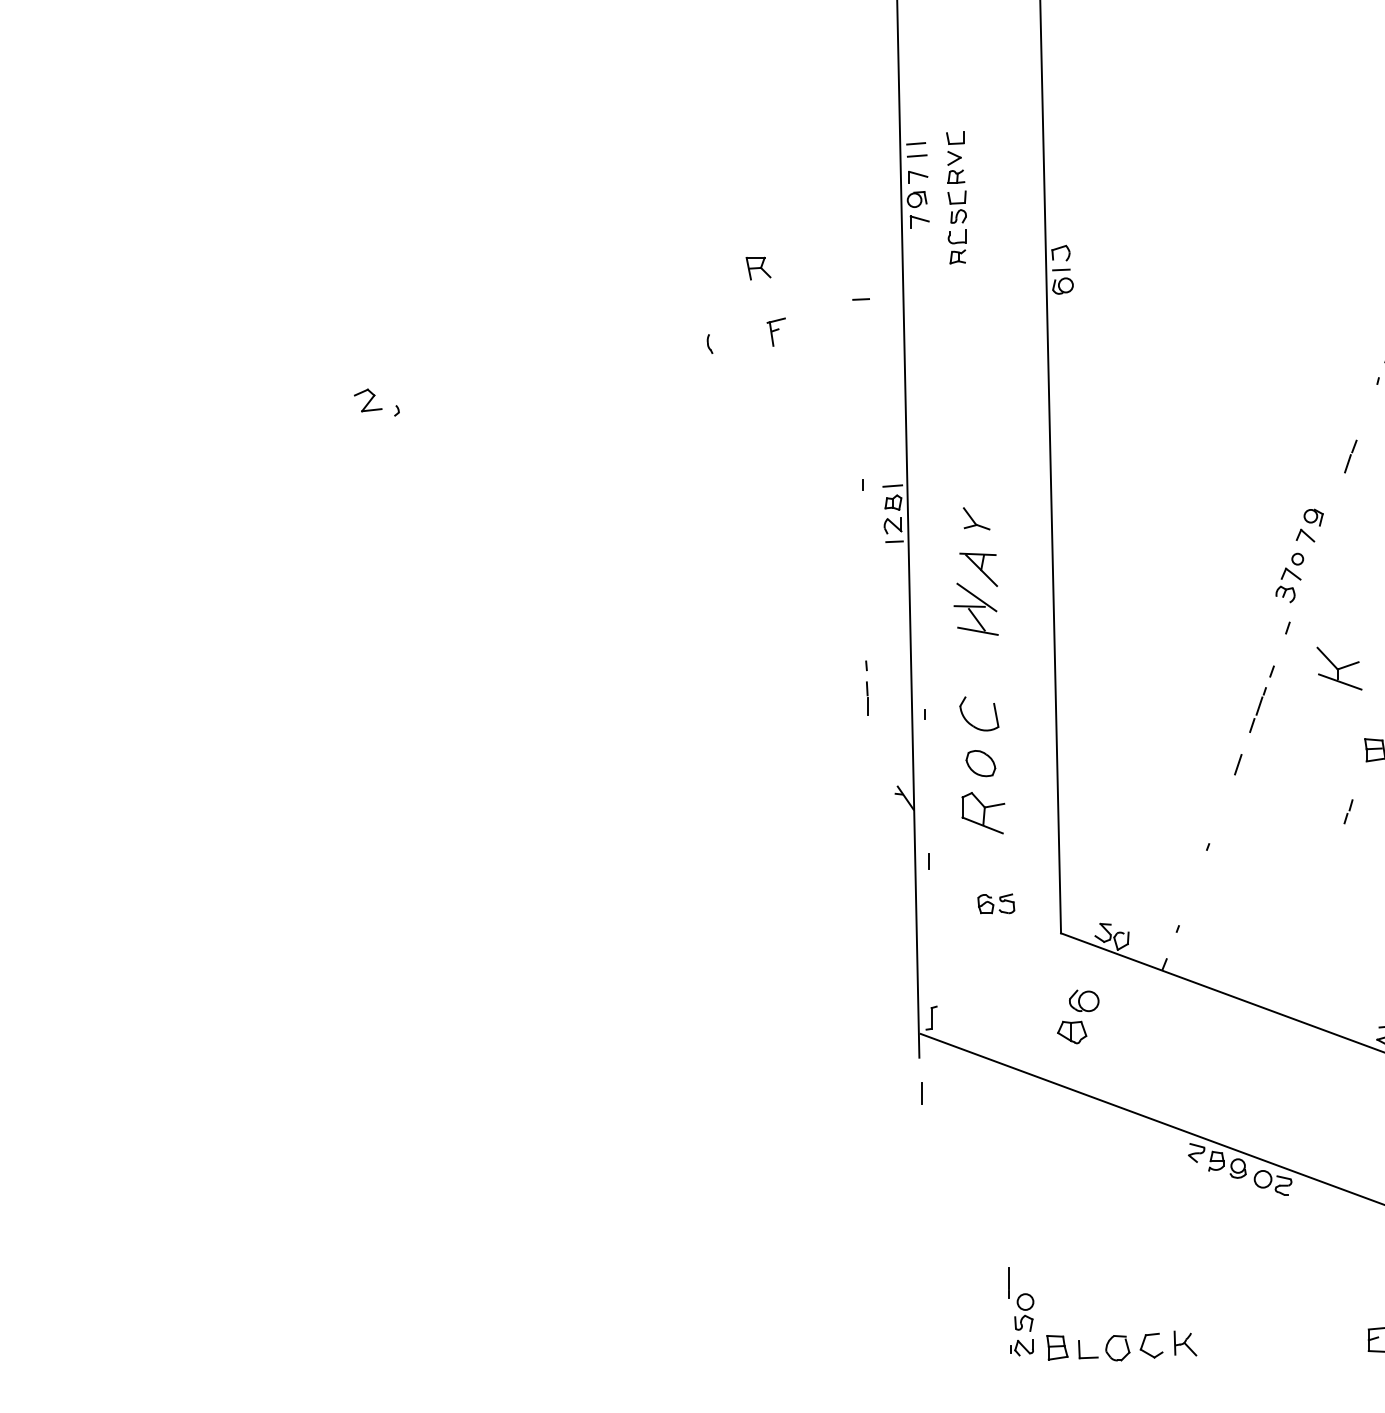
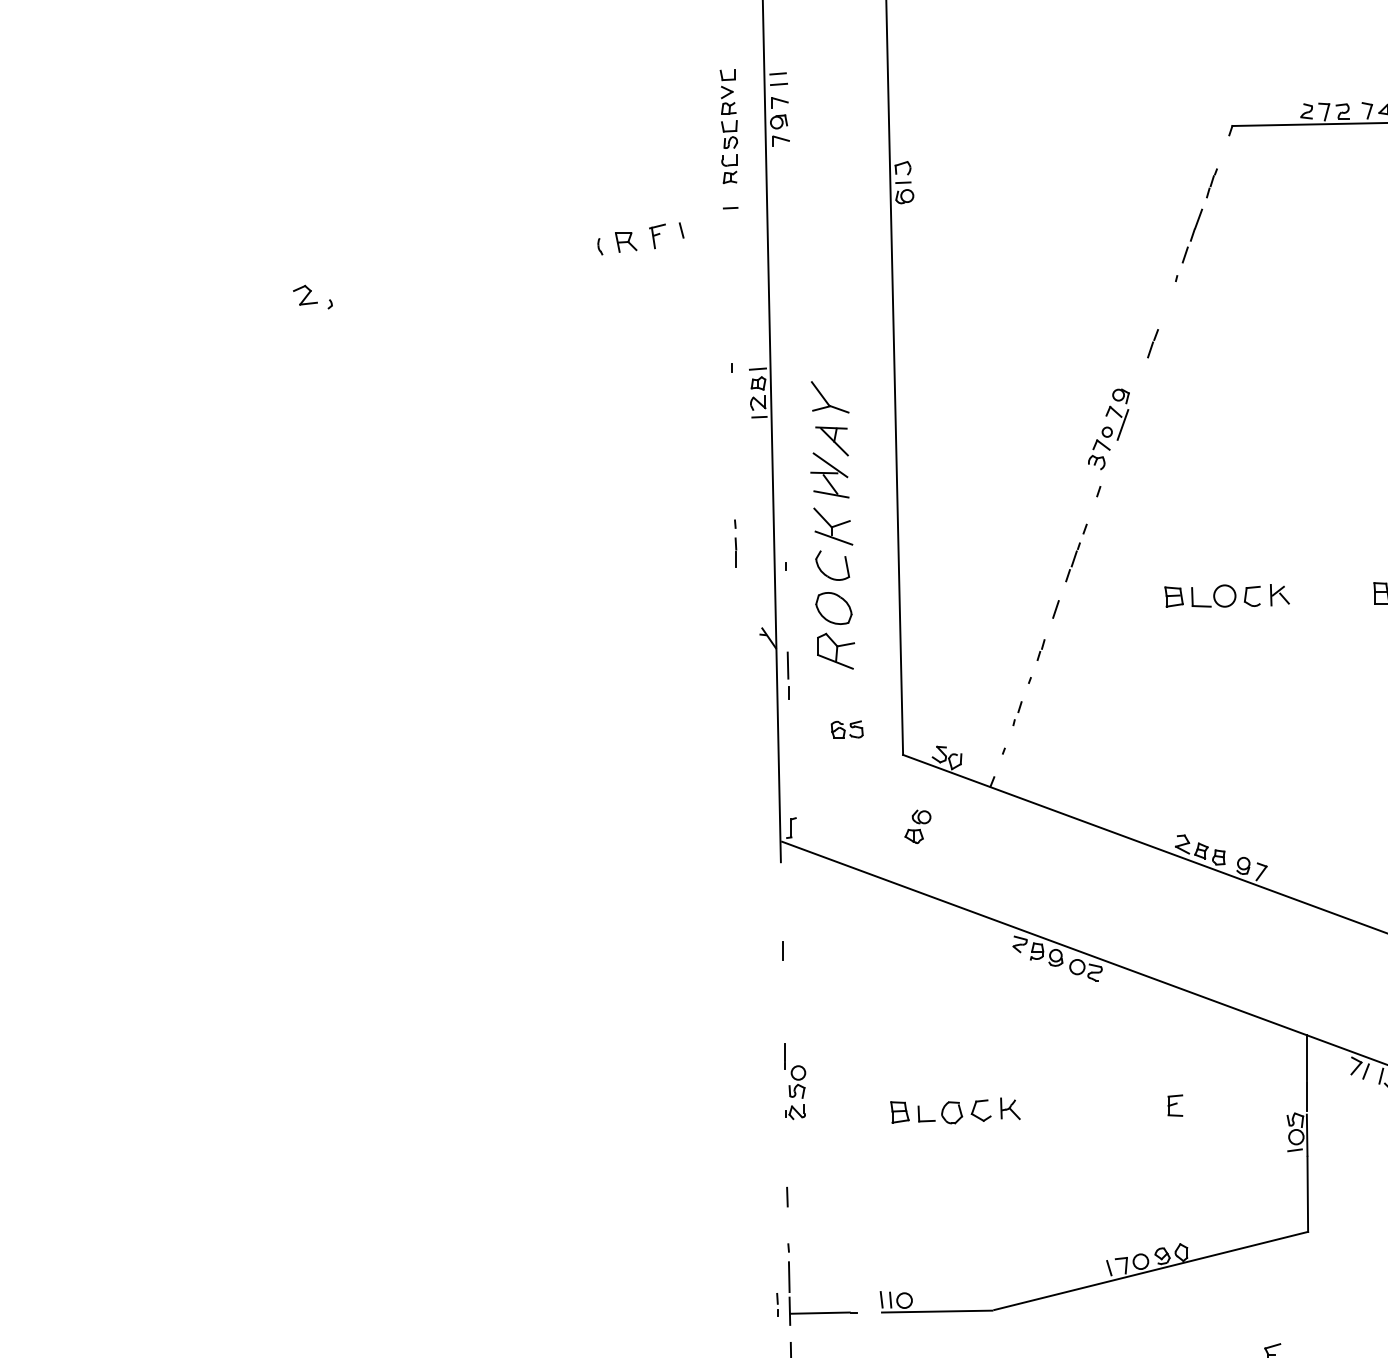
part: (956, 197) -> (728, 126), moved
part: (758, 268) -> (626, 242), moved
line: (804, 325) -> (681, 230), added
part: (976, 518) -> (830, 397), size x1.67
line: (1315, 550) -> (1122, 424), added
part: (1339, 668) -> (833, 526), moved
part: (980, 763) -> (833, 608), size x1.43
line: (1349, 811) -> (1041, 649), moved
line: (927, 829) -> (787, 665), added
part: (1193, 885) -> (1017, 713), added
part: (1077, 1016) -> (917, 826), size x0.71
line: (921, 1092) -> (782, 950), moved
part: (1022, 1311) -> (795, 1081), moved

